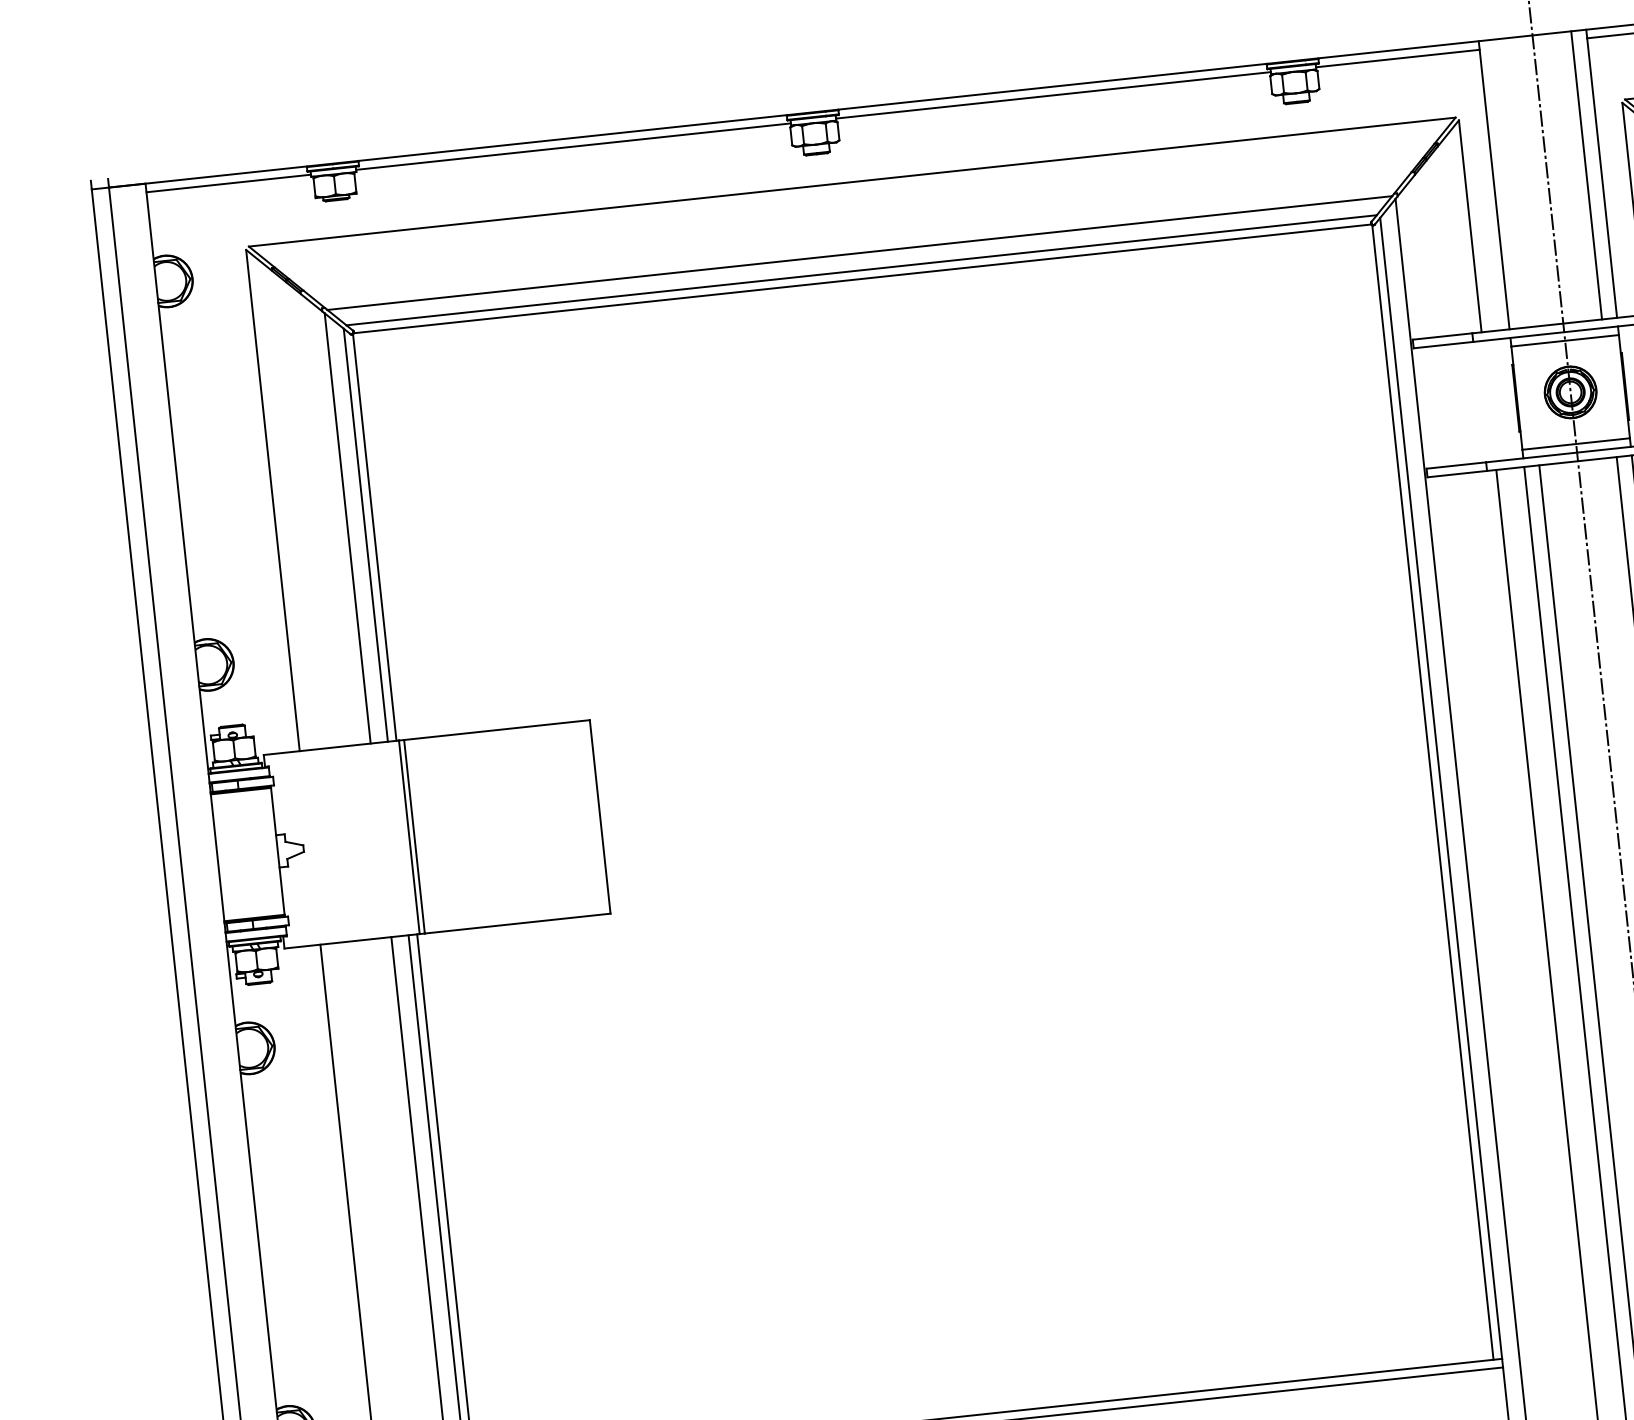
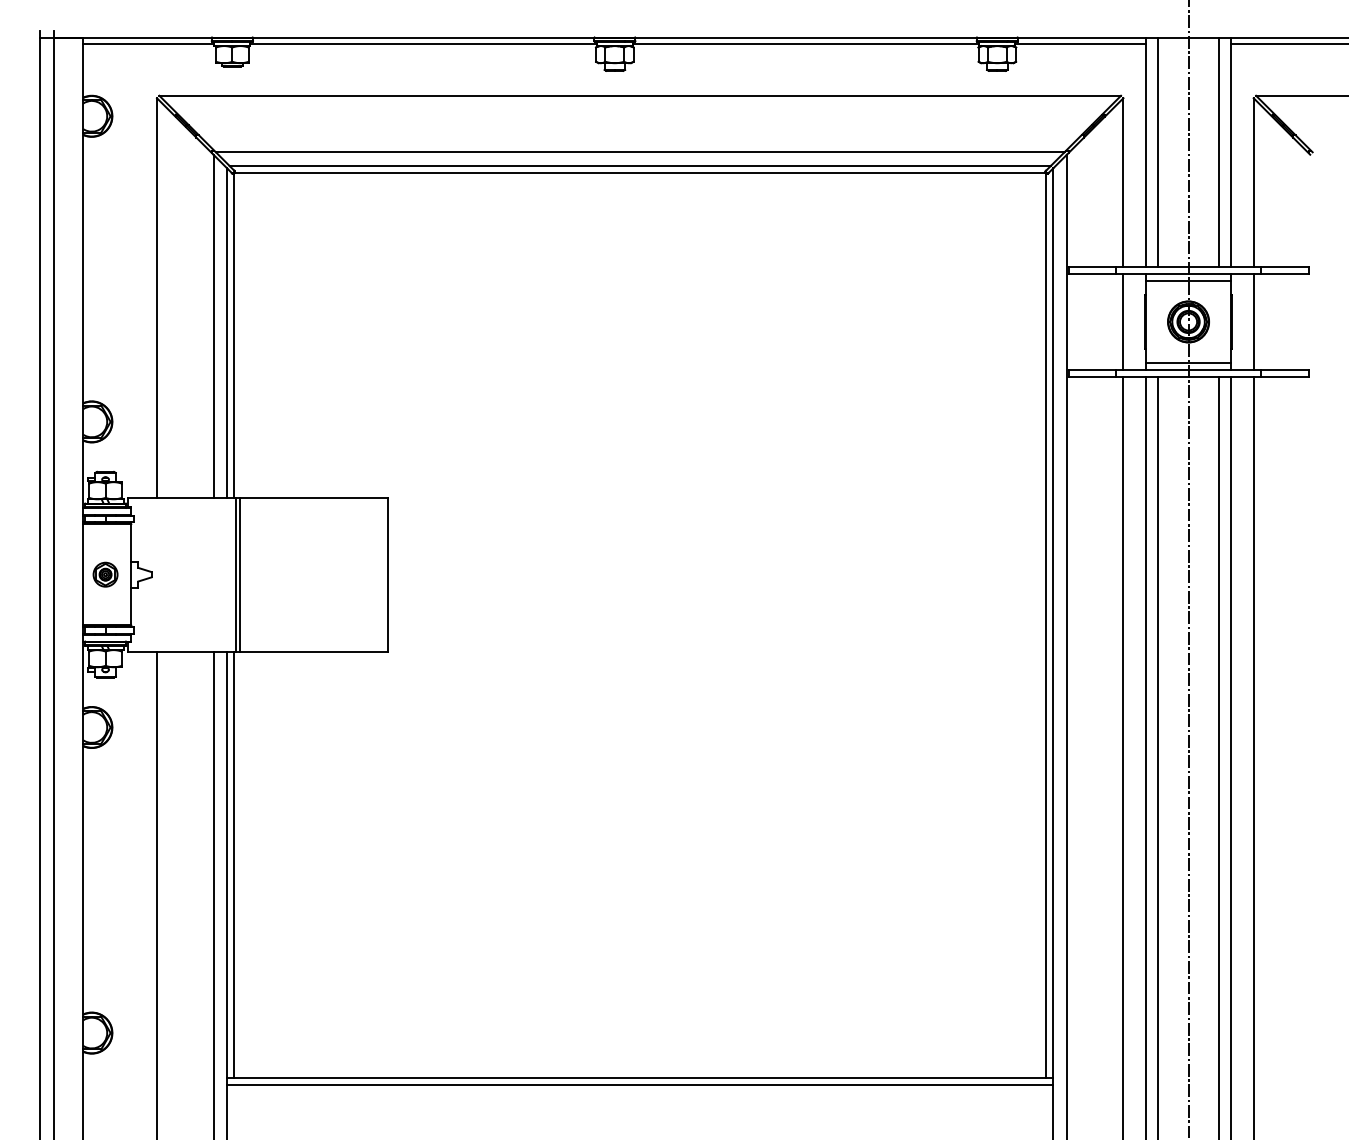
line: (1508, 183) -> (1157, 152), added
line: (1488, 400) -> (1123, 321), added
part: (245, 854) -> (105, 574), added

